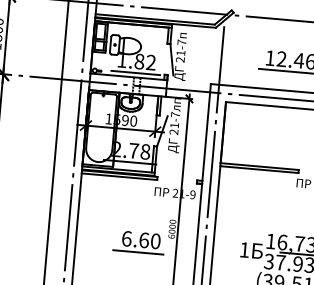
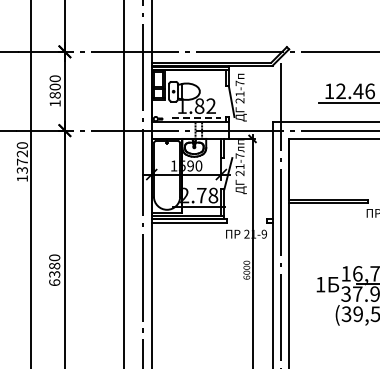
line: (136, 72) -> (197, 117), solid -> dashed
part: (138, 242) -> (214, 286), removed

